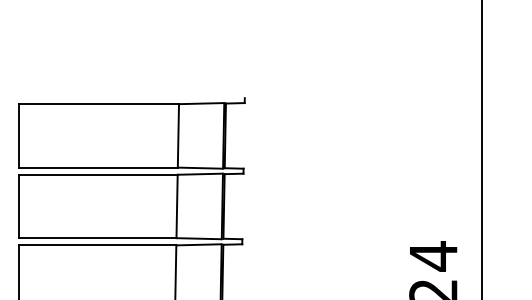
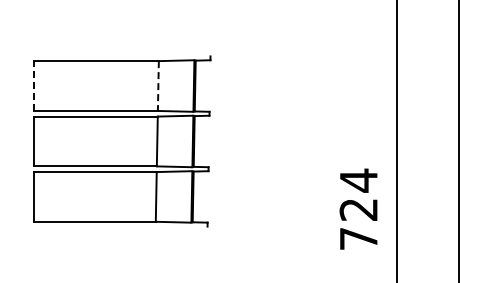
line: (19, 136) -> (33, 86), solid -> dashed
line: (178, 136) -> (158, 86), solid -> dashed

